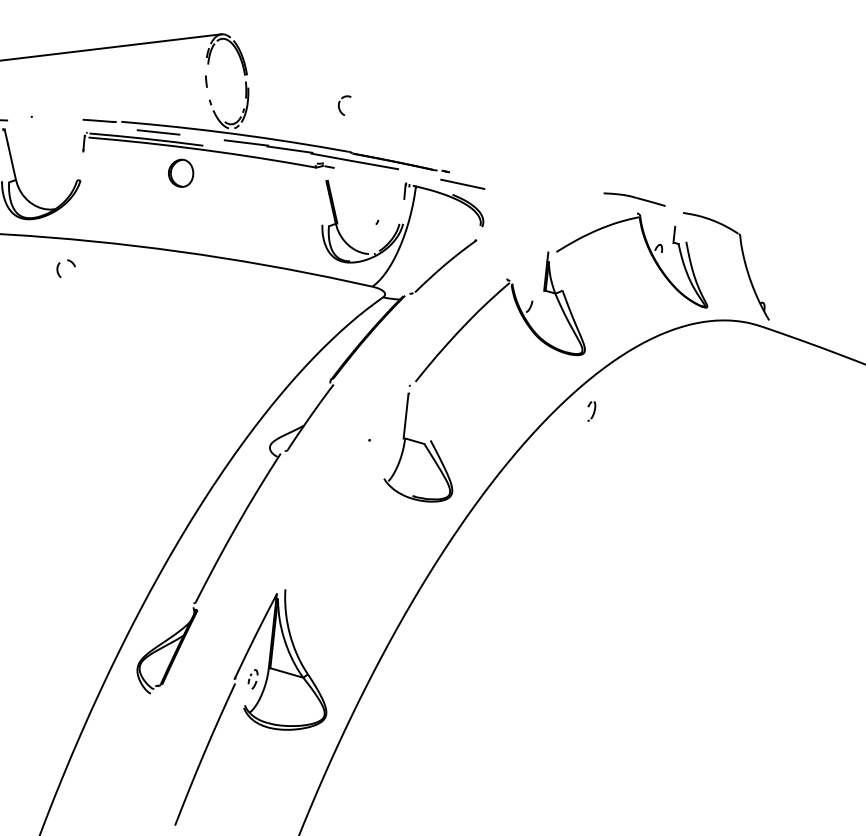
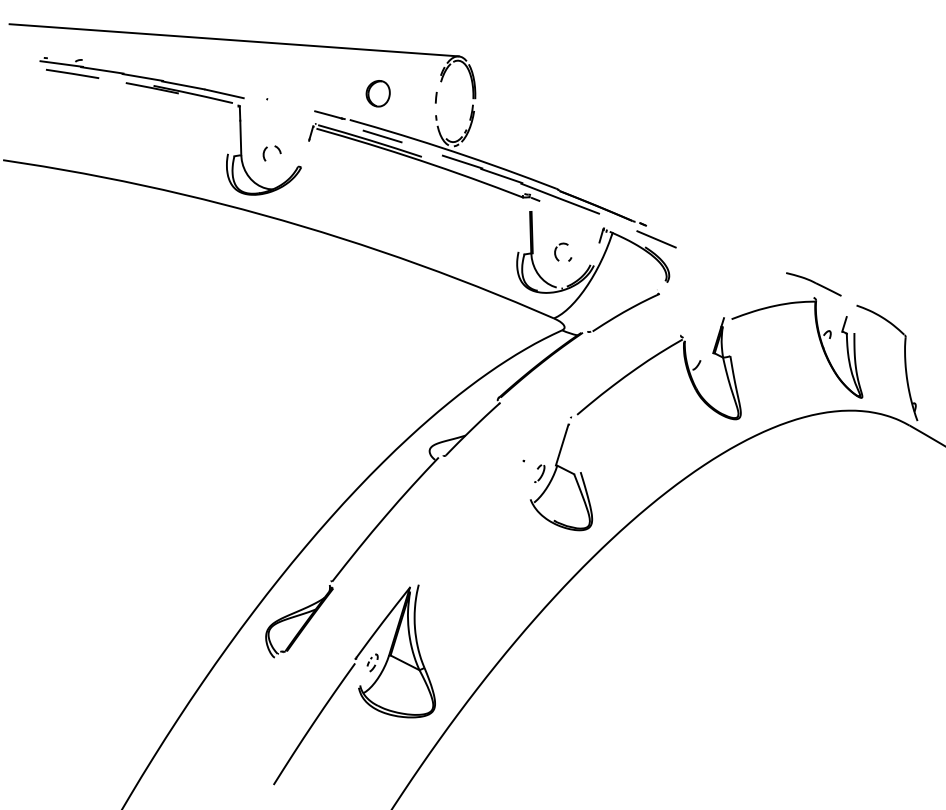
part: (345, 105) -> (561, 251), moved
part: (180, 173) -> (377, 93), moved
part: (58, 267) -> (265, 151), moved
part: (591, 411) -> (539, 473), moved

